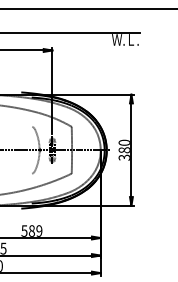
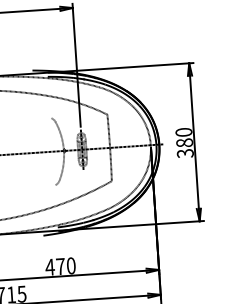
text: (31, 230) -> (60, 265), 589 -> 470

